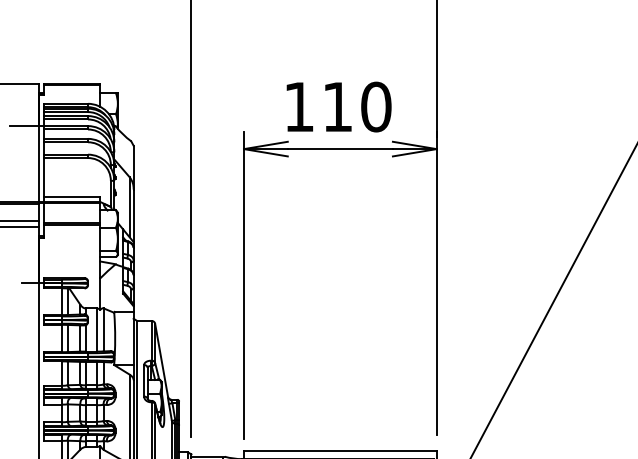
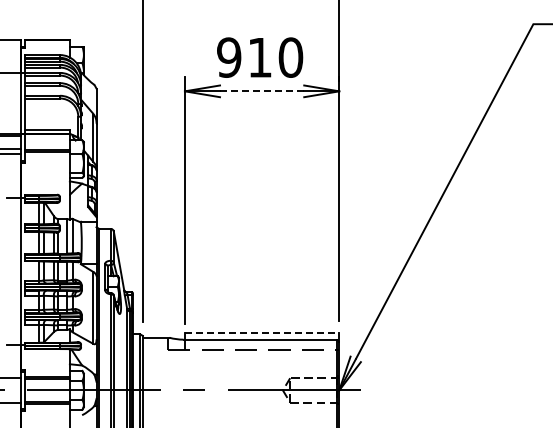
text: (299, 106) -> (229, 57), 110 -> 910
line: (339, 149) -> (261, 91), solid -> dashed
line: (340, 451) -> (262, 333), solid -> dashed

